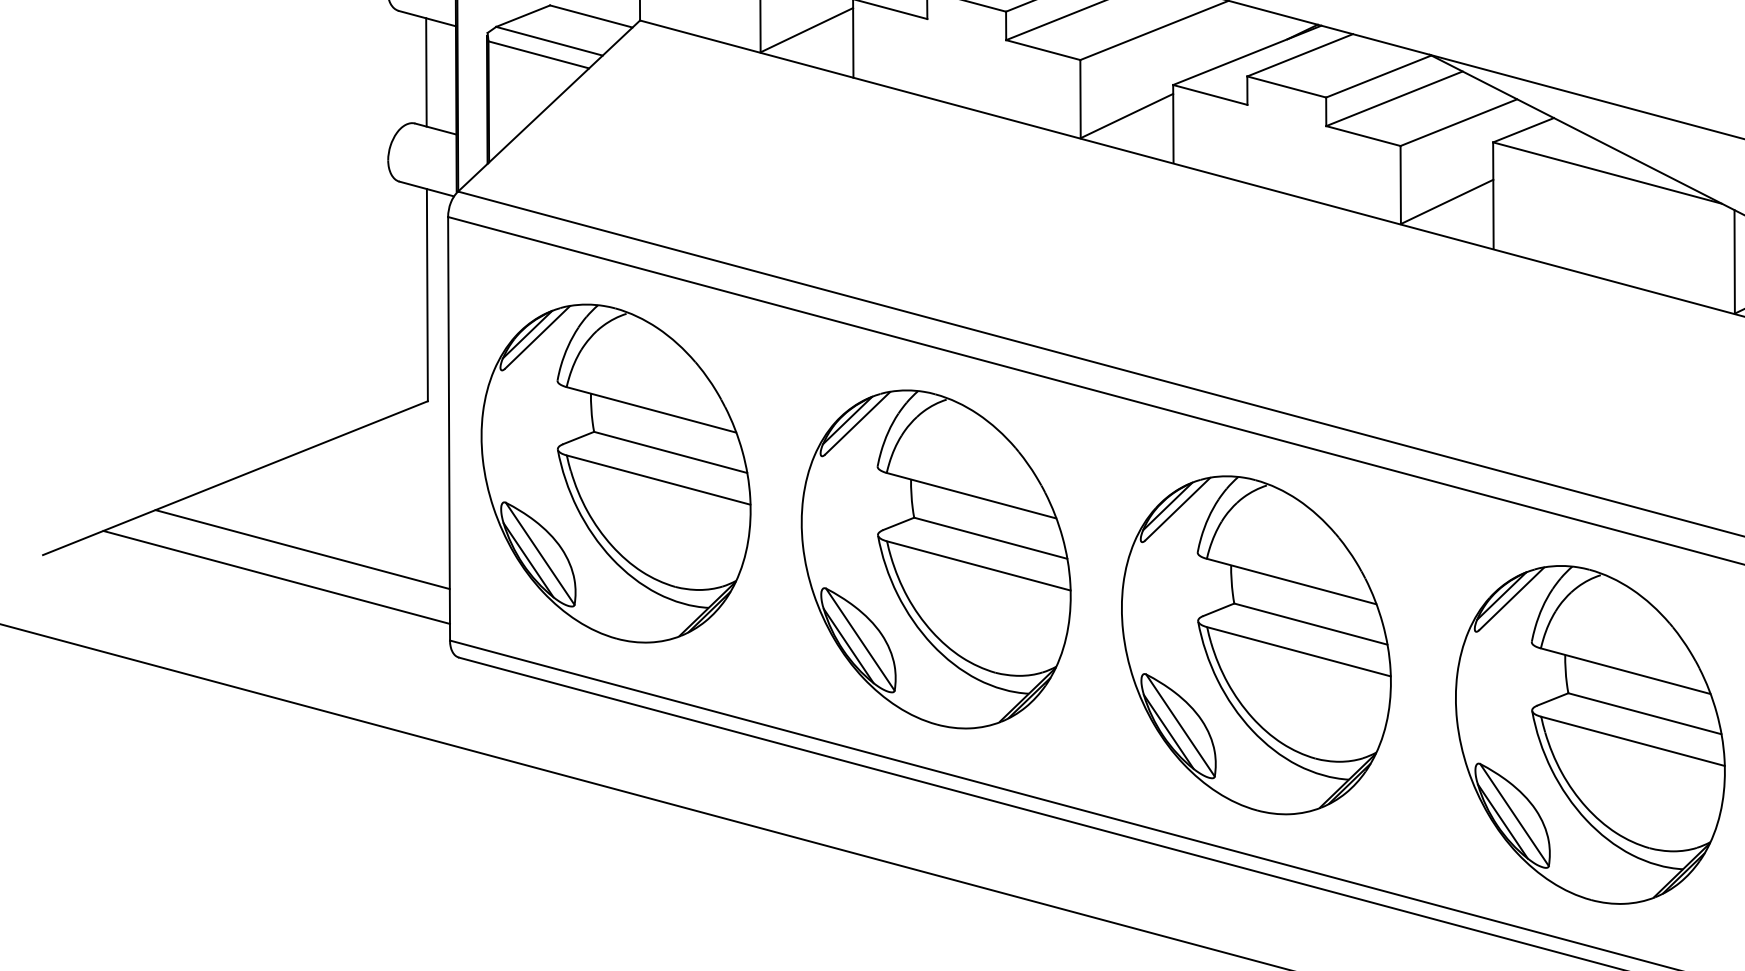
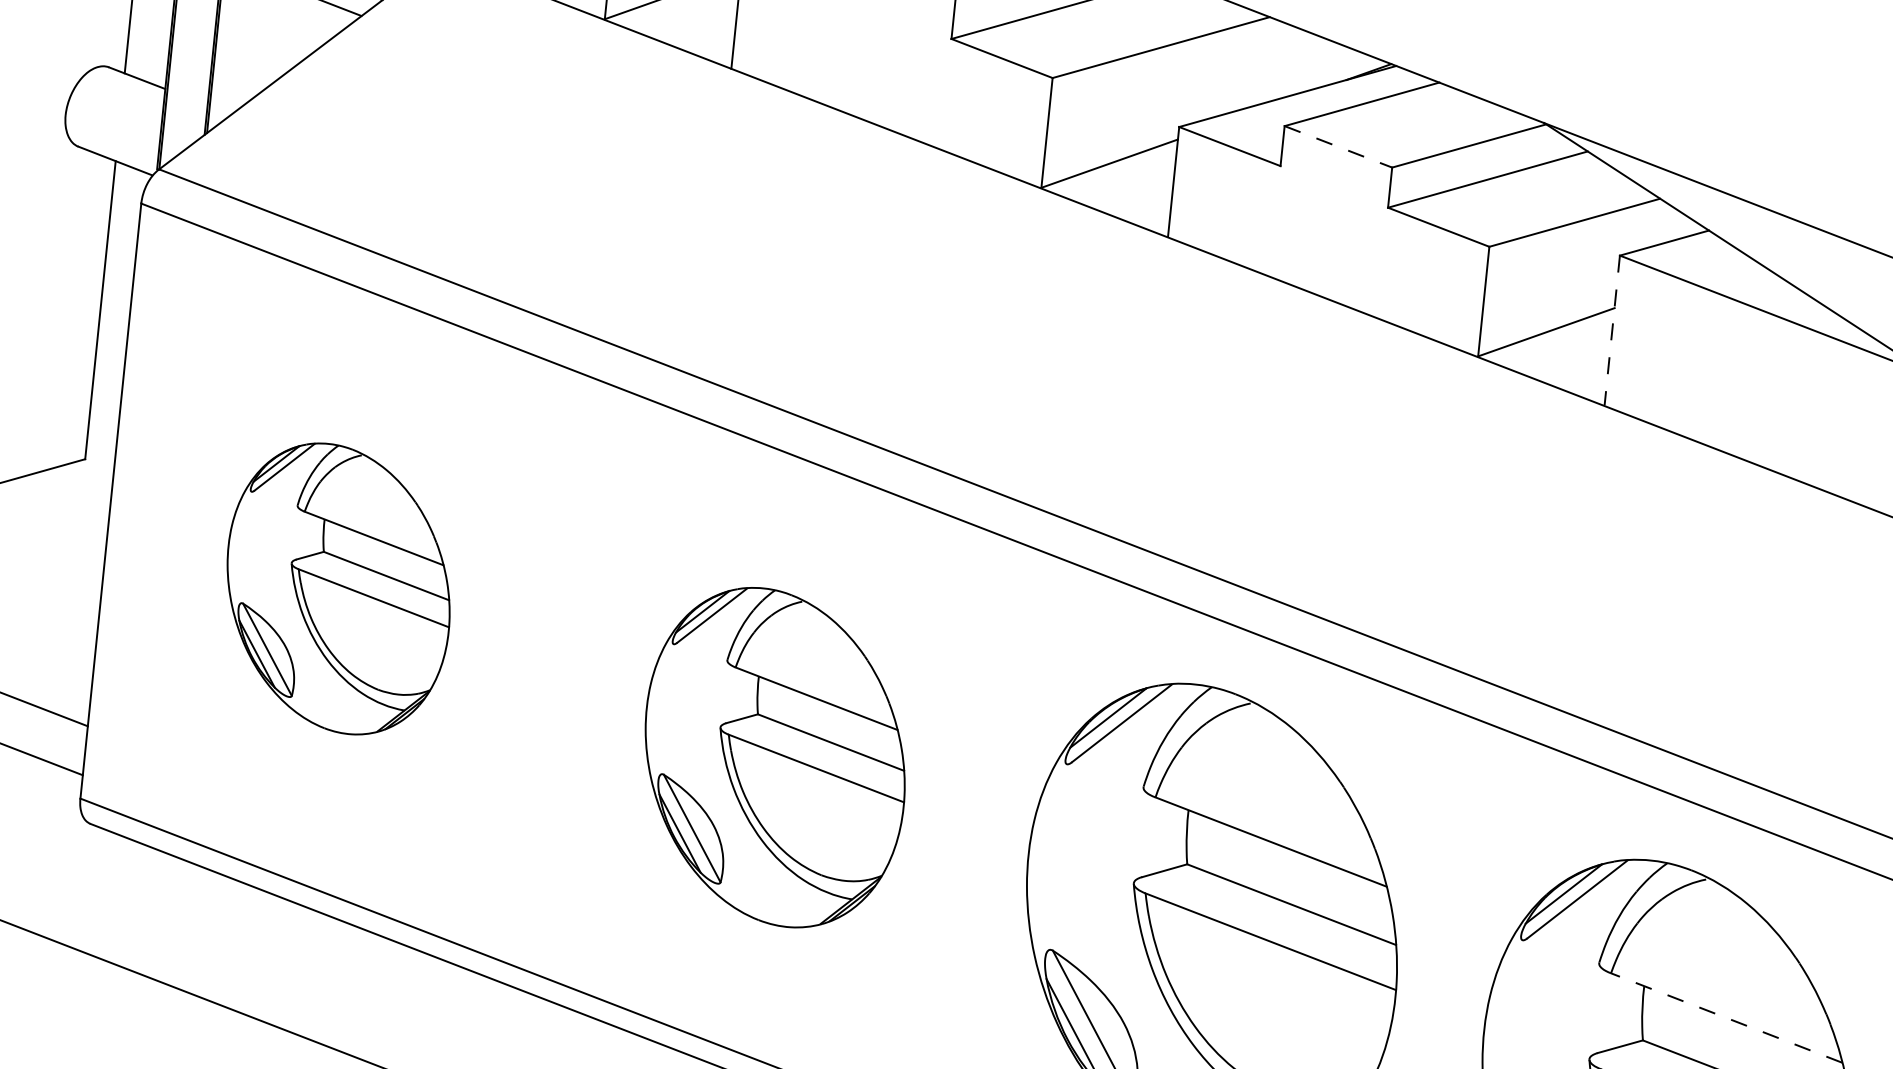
line: (1286, 87) -> (1337, 147), solid -> dashed
line: (1493, 196) -> (1612, 331), solid -> dashed
part: (615, 473) -> (337, 588), size x0.6
part: (935, 559) -> (774, 757), size x0.7
line: (1625, 671) -> (1726, 1018), solid -> dashed

